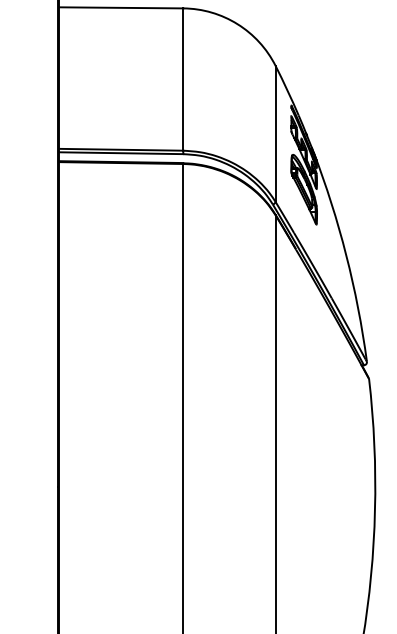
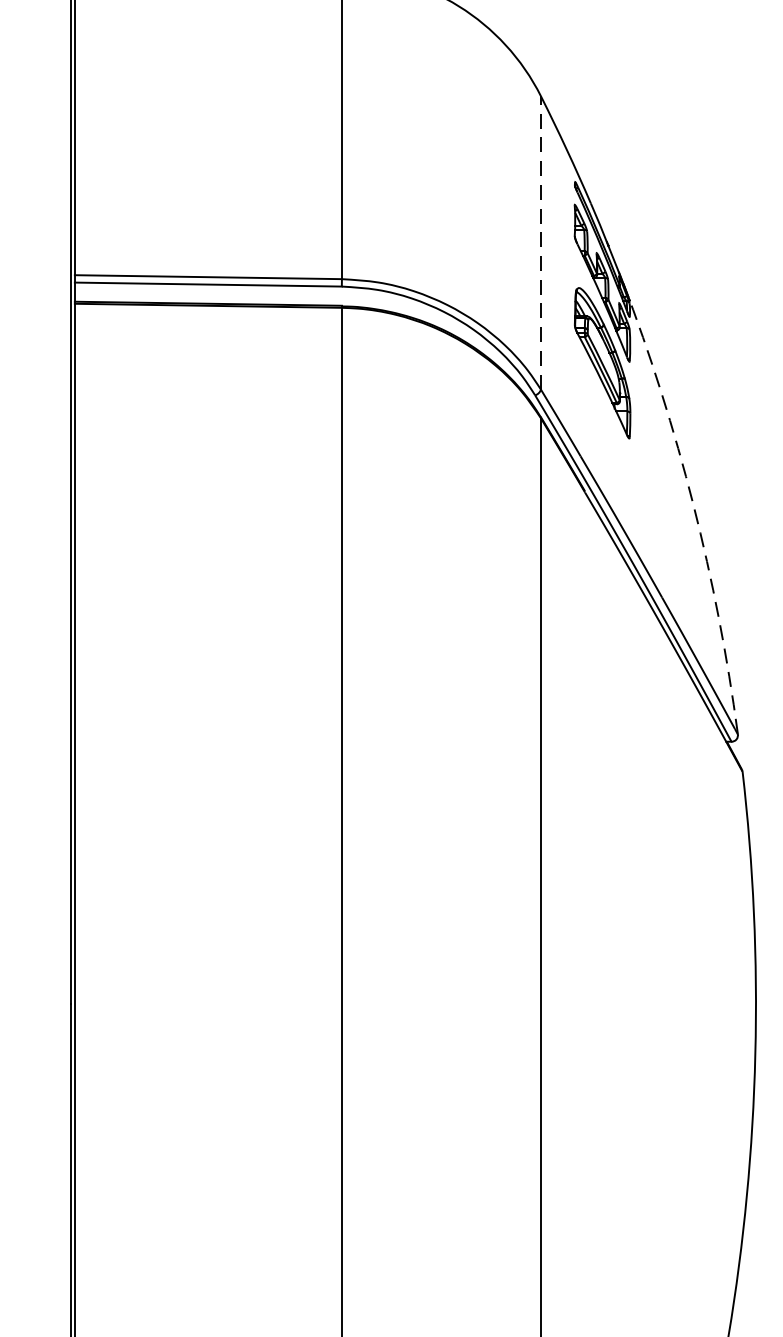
line: (275, 133) -> (540, 242), solid -> dashed
arc: (346, 255) -> (693, 505), solid -> dashed

